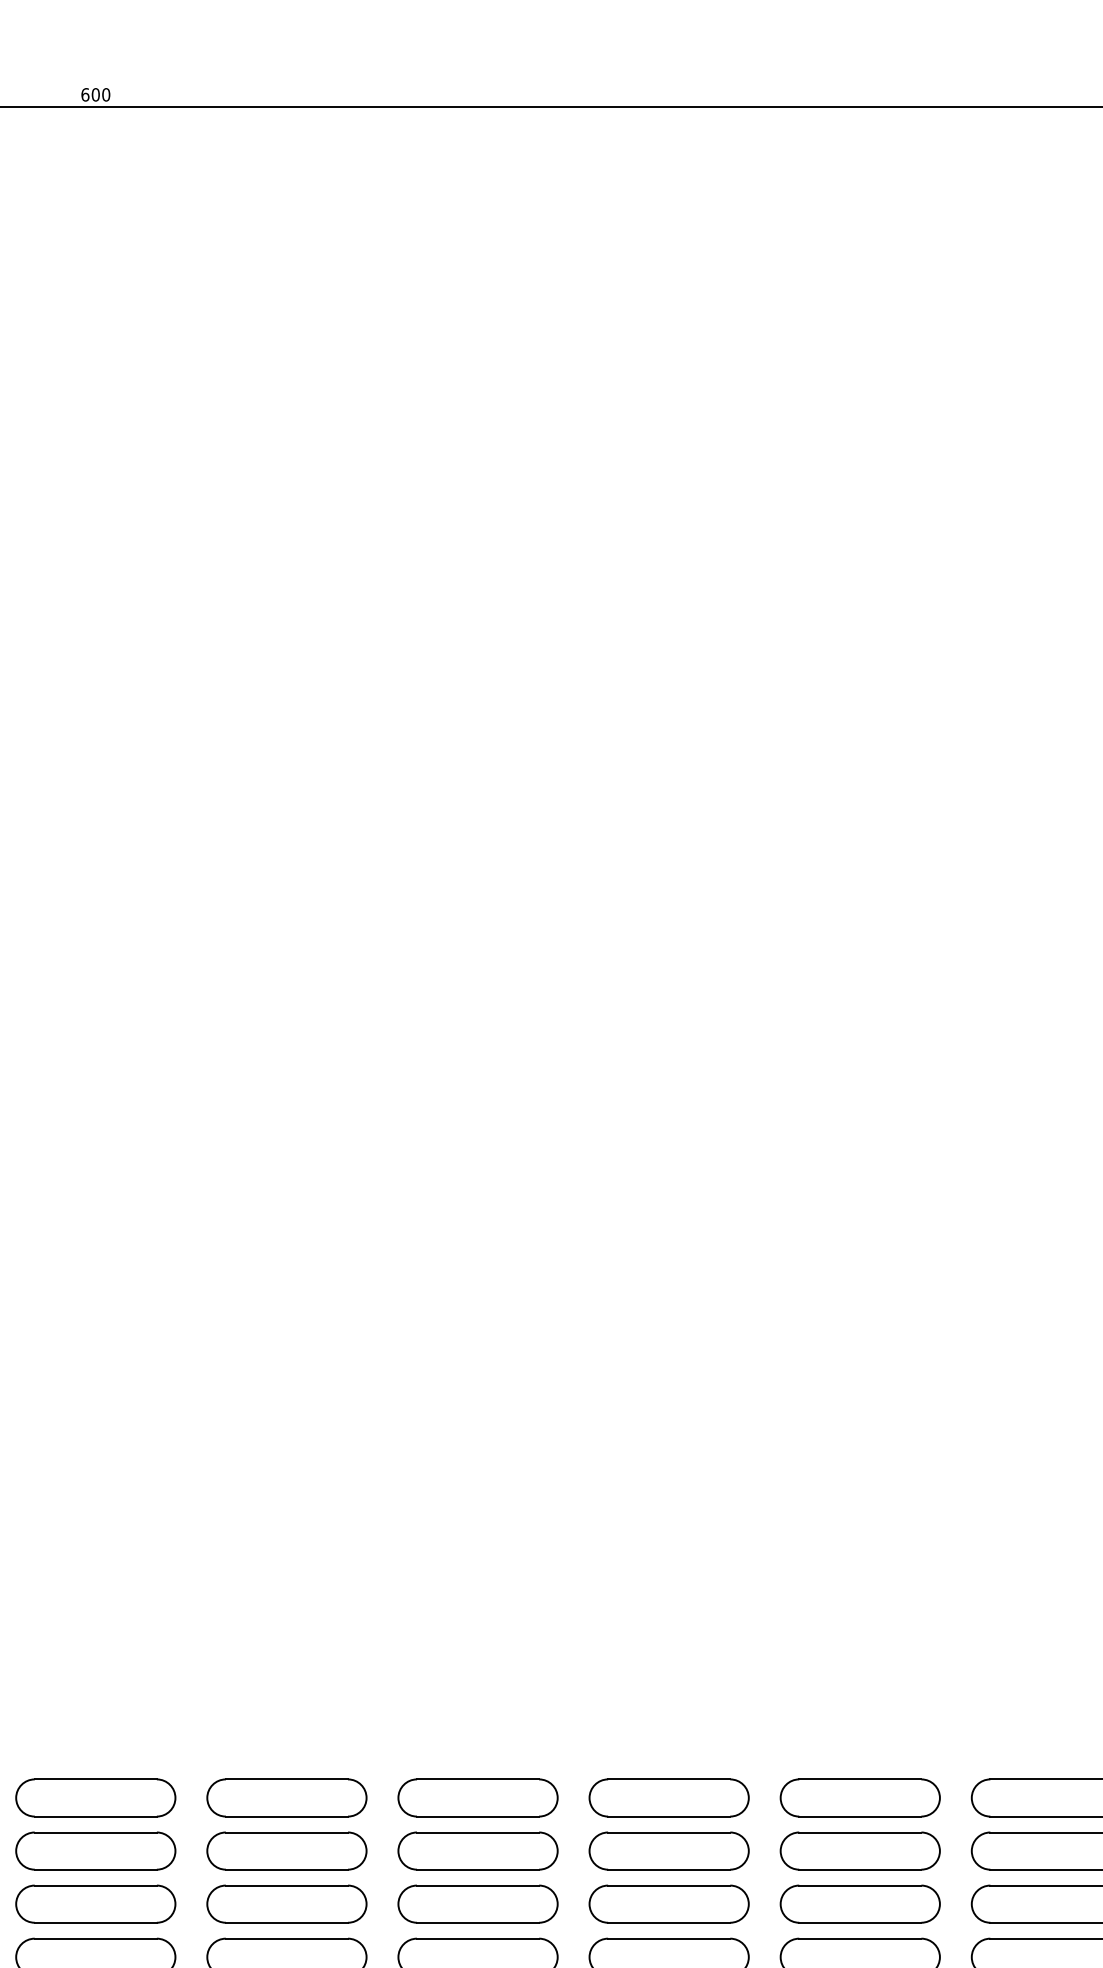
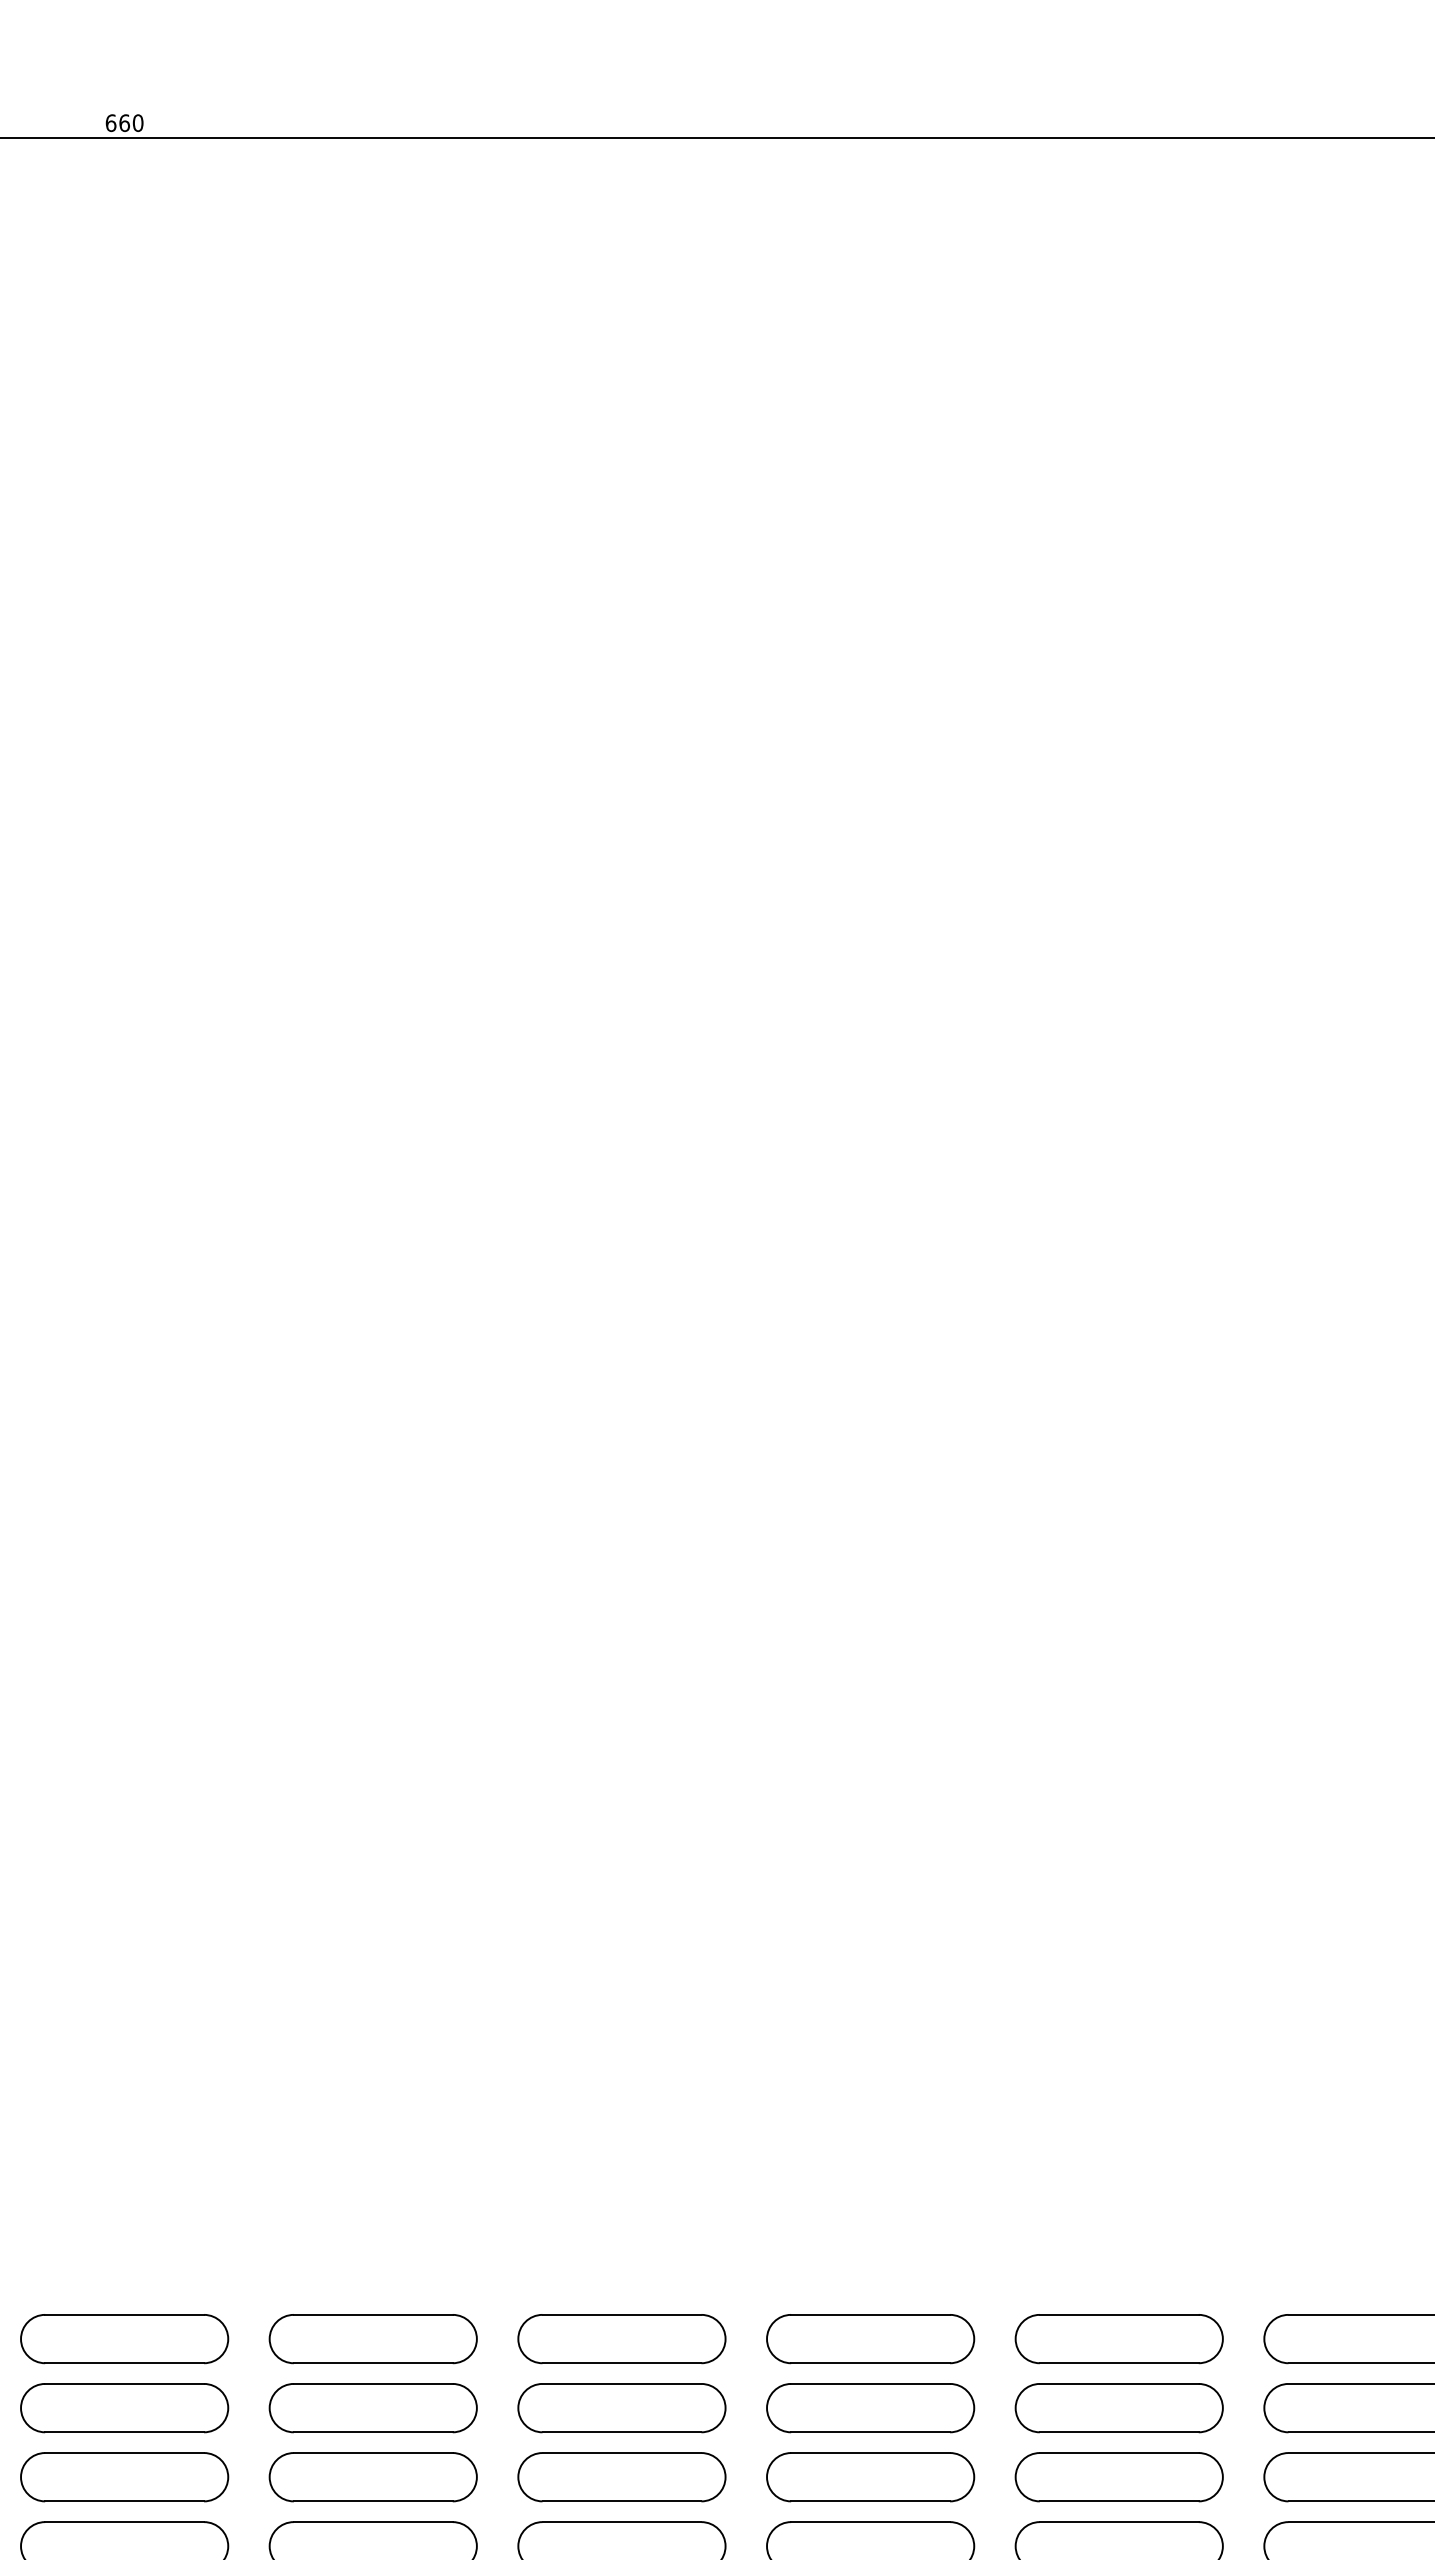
text: (95, 94) -> (124, 122), 600 -> 660

